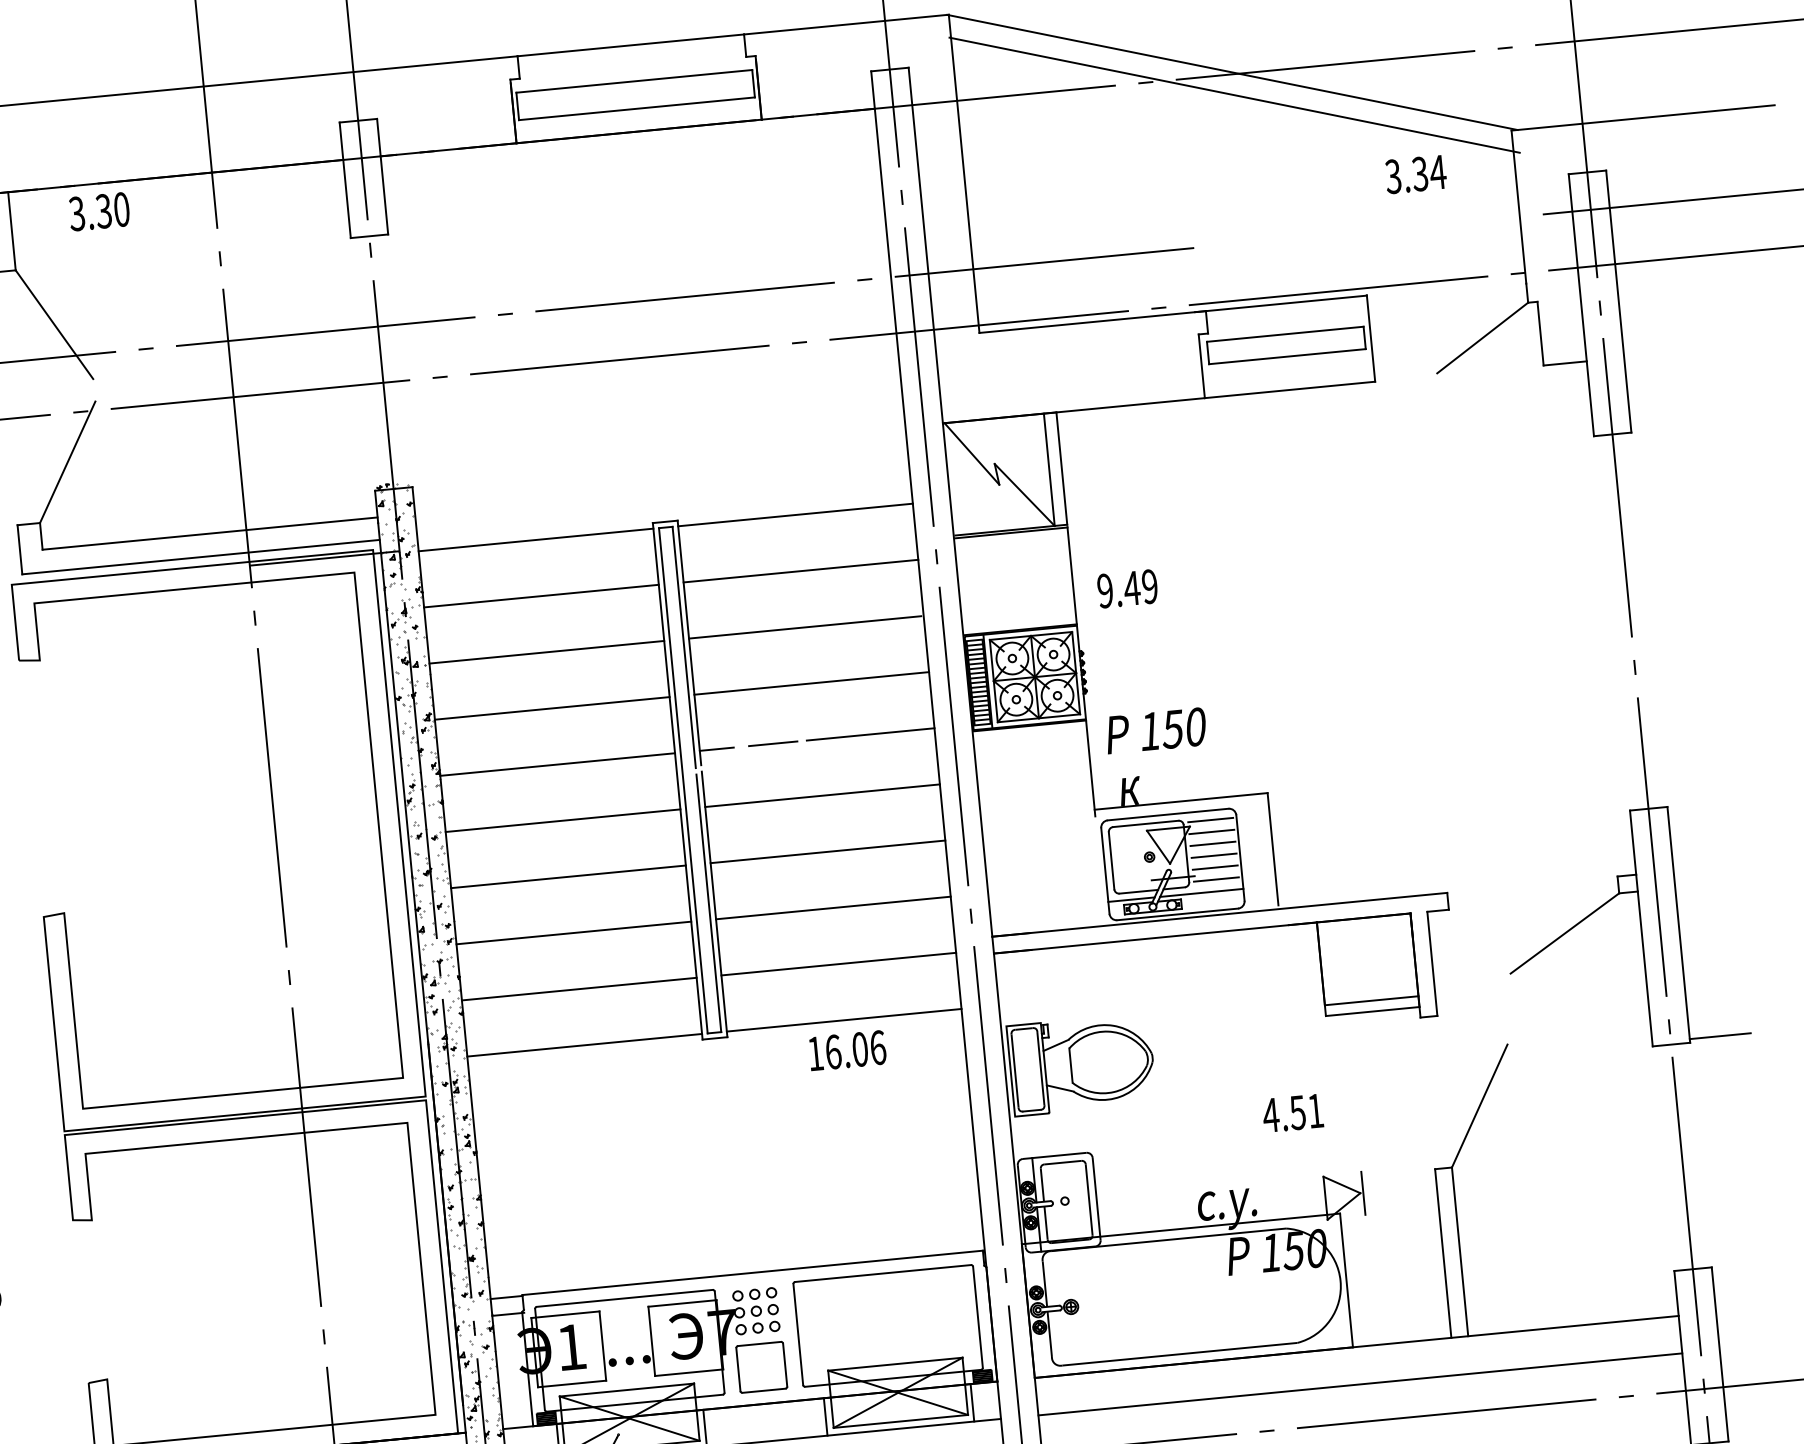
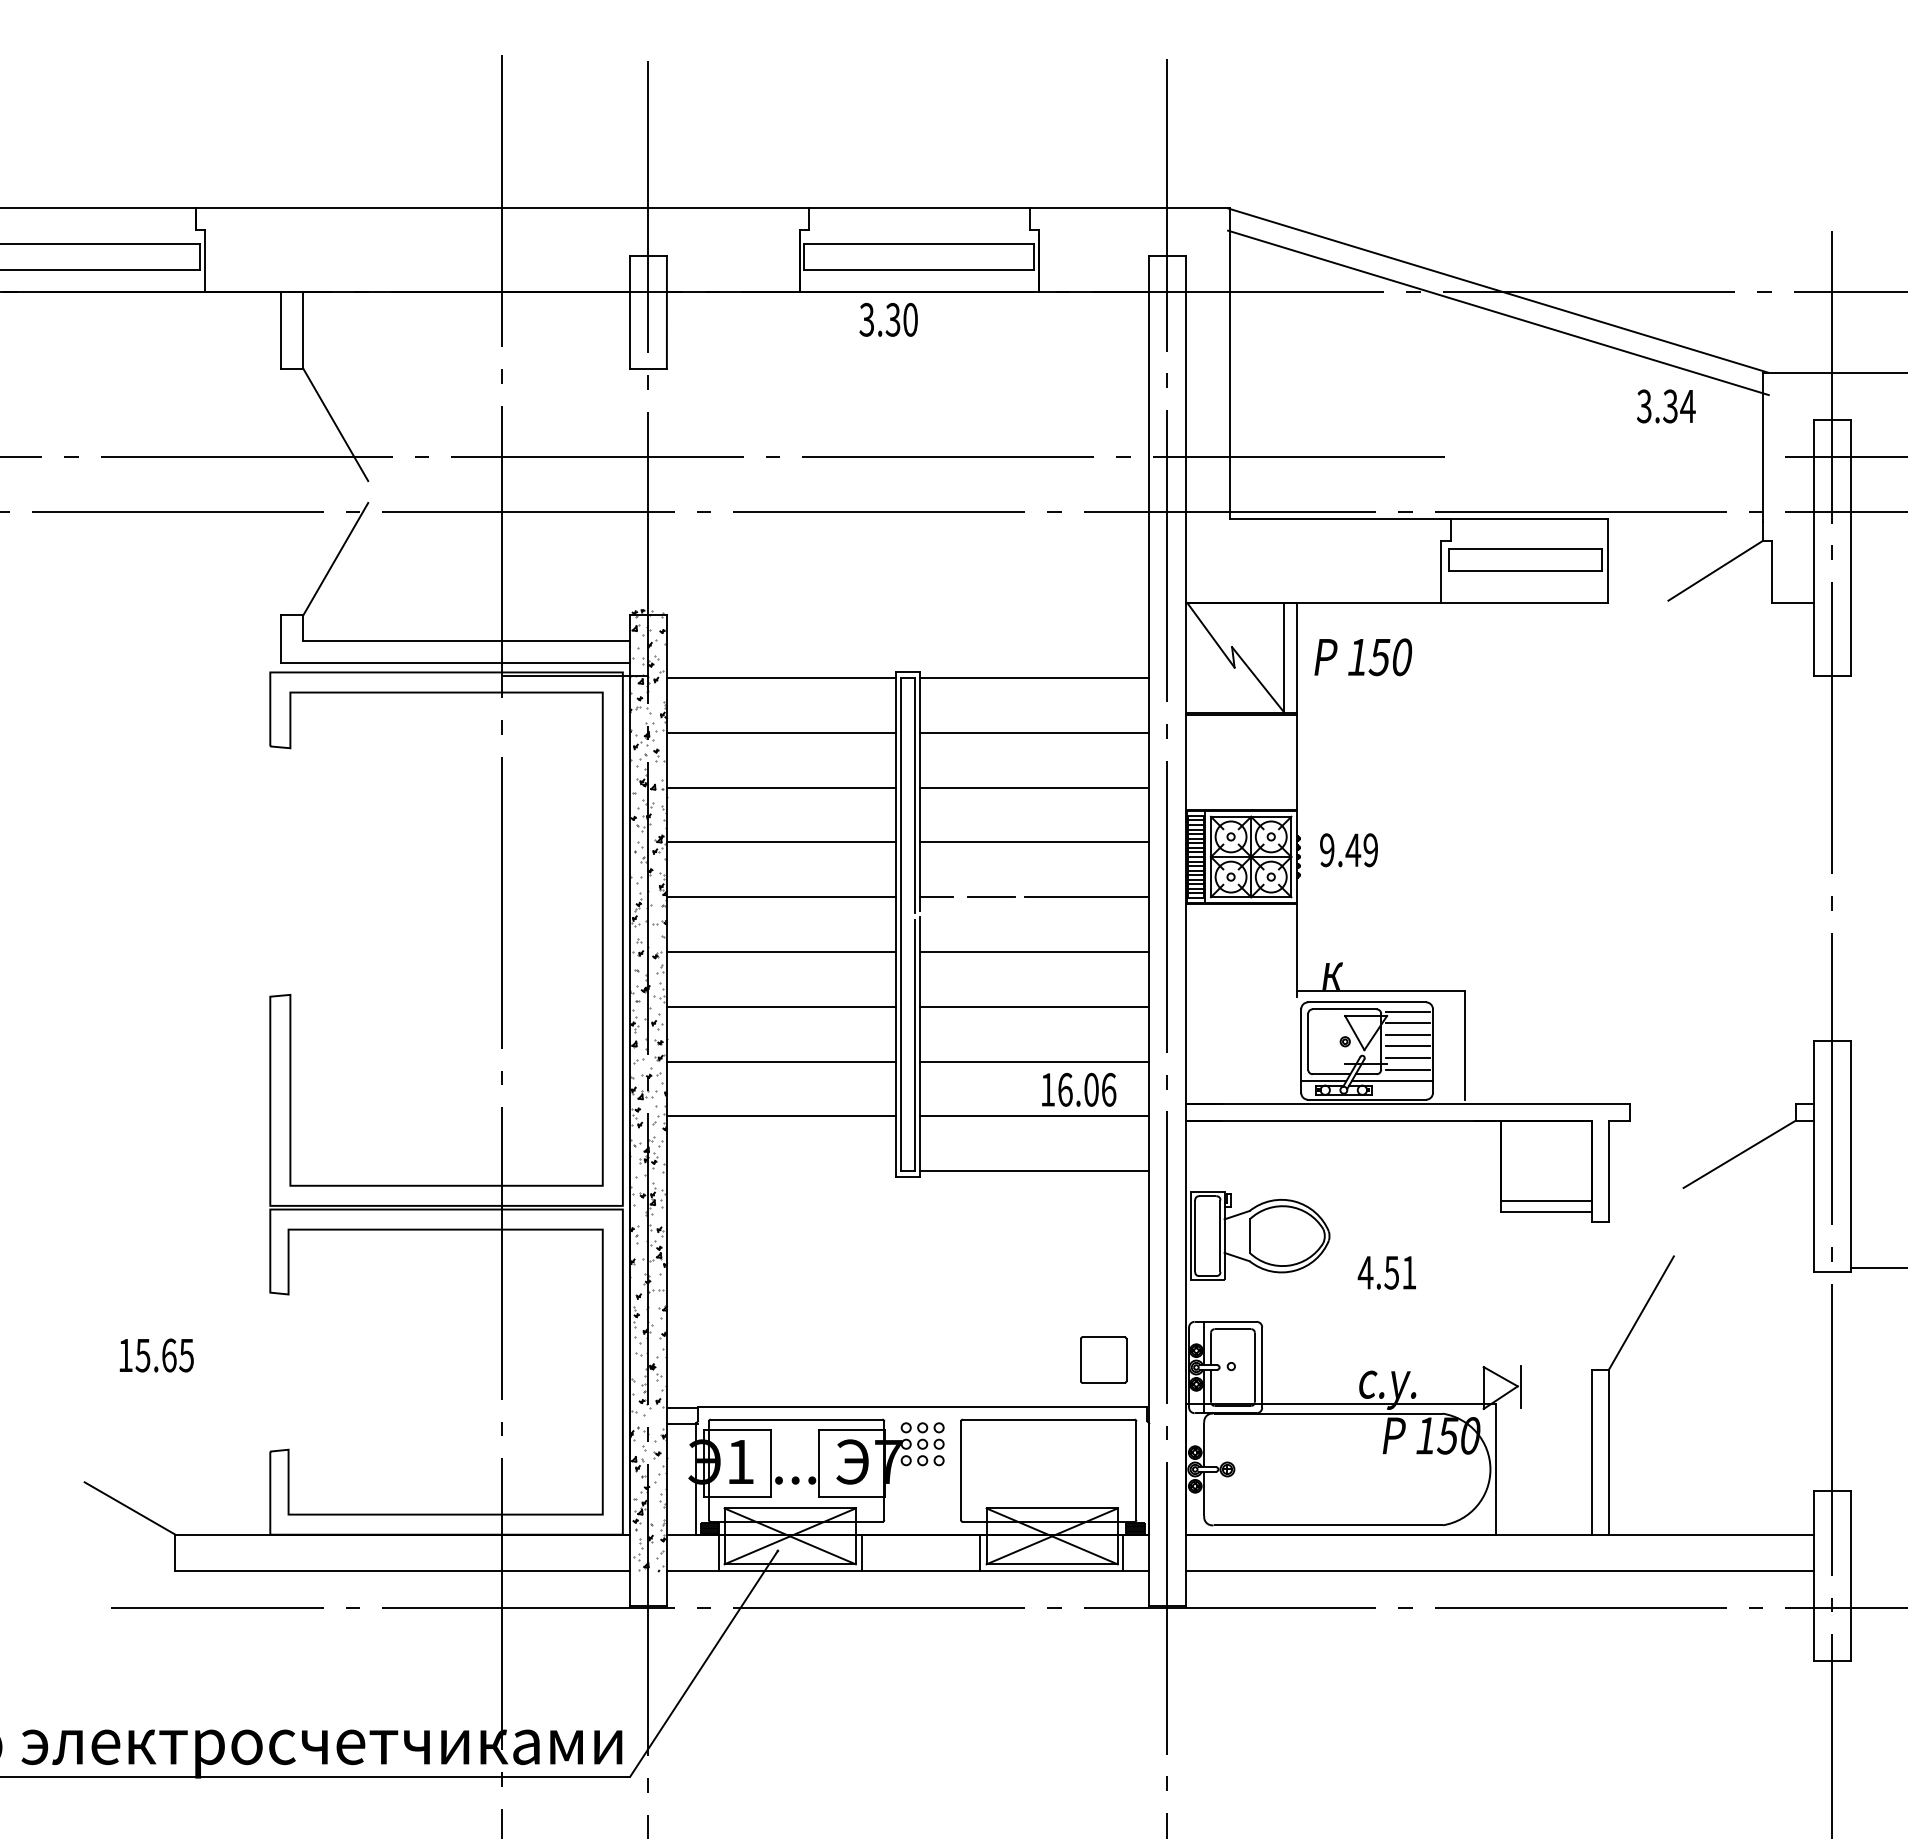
text: (99, 211) -> (888, 319), moved
text: (1127, 589) -> (1348, 850), moved
text: (1156, 731) -> (1363, 657), moved
line: (583, 1045) -> (780, 1171), removed
text: (847, 1050) -> (1079, 1089), moved
text: (1292, 1113) -> (1386, 1272), moved
part: (761, 1366) -> (1103, 1359), moved

